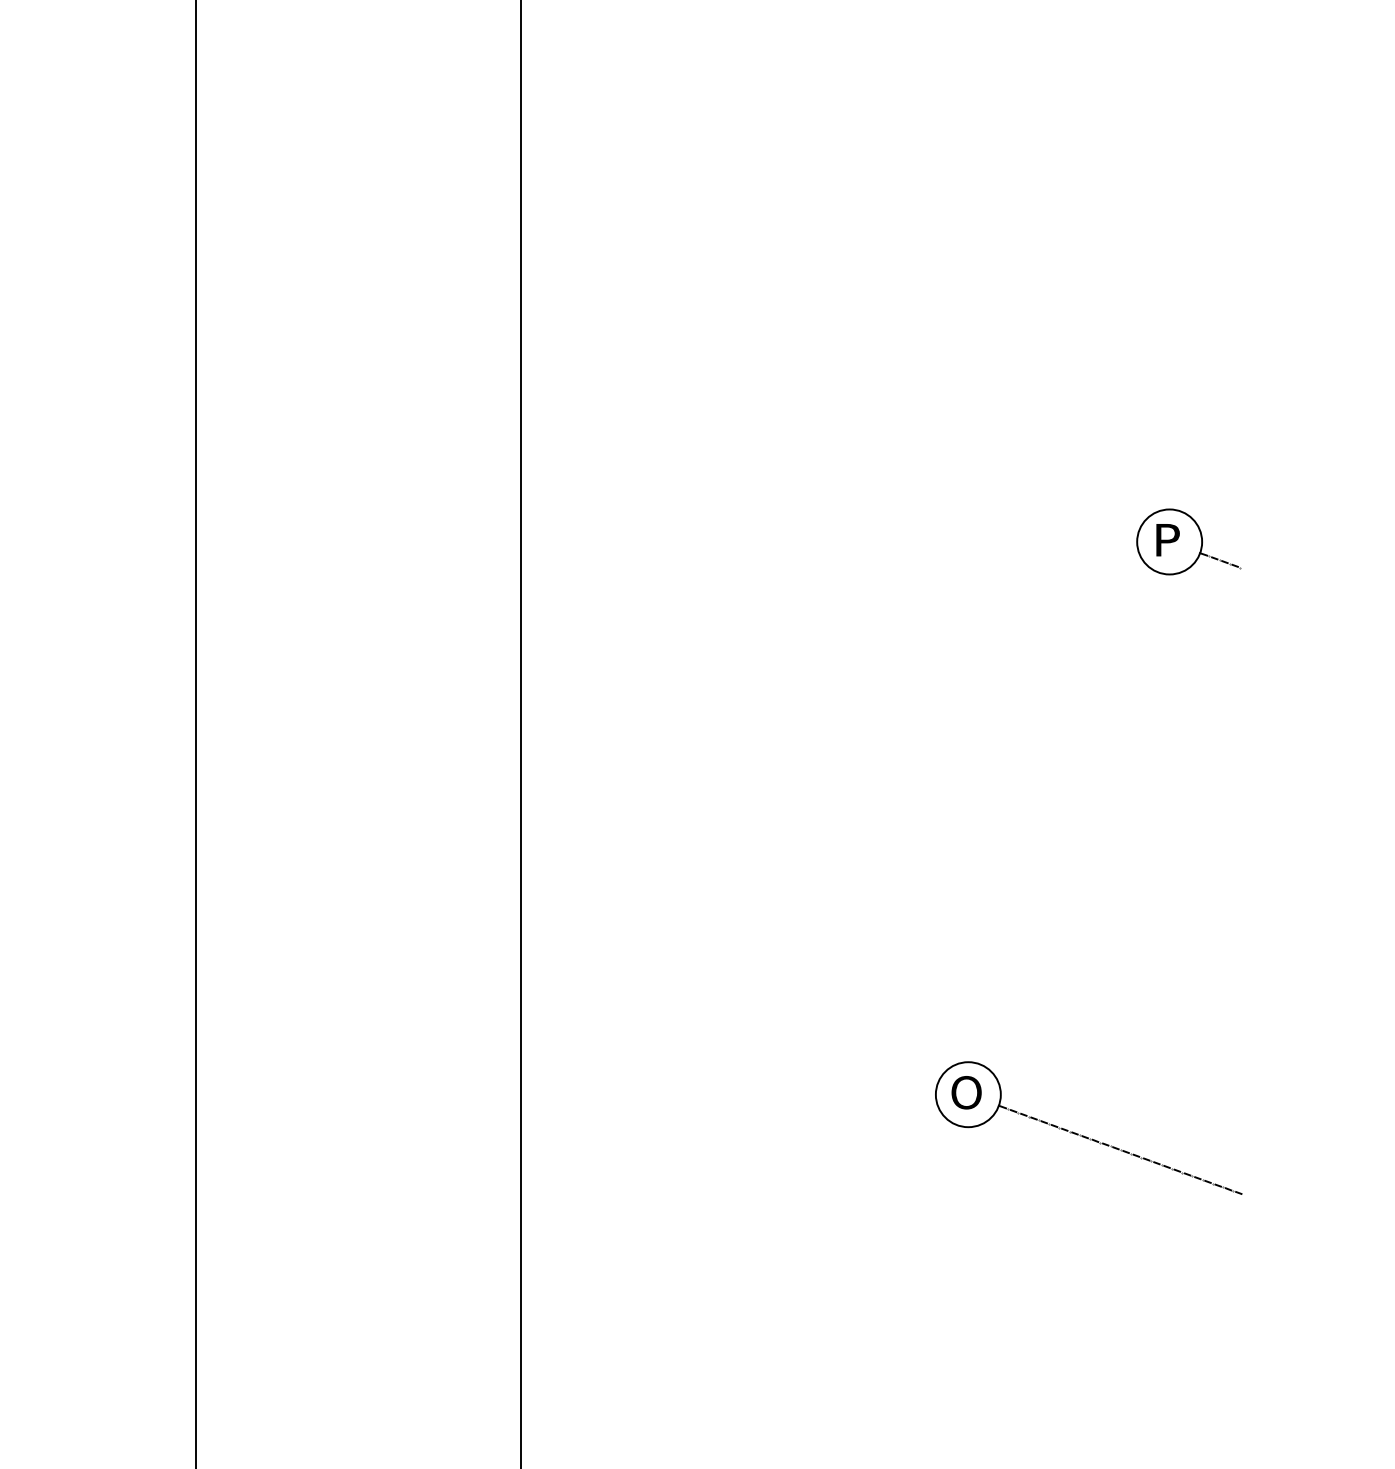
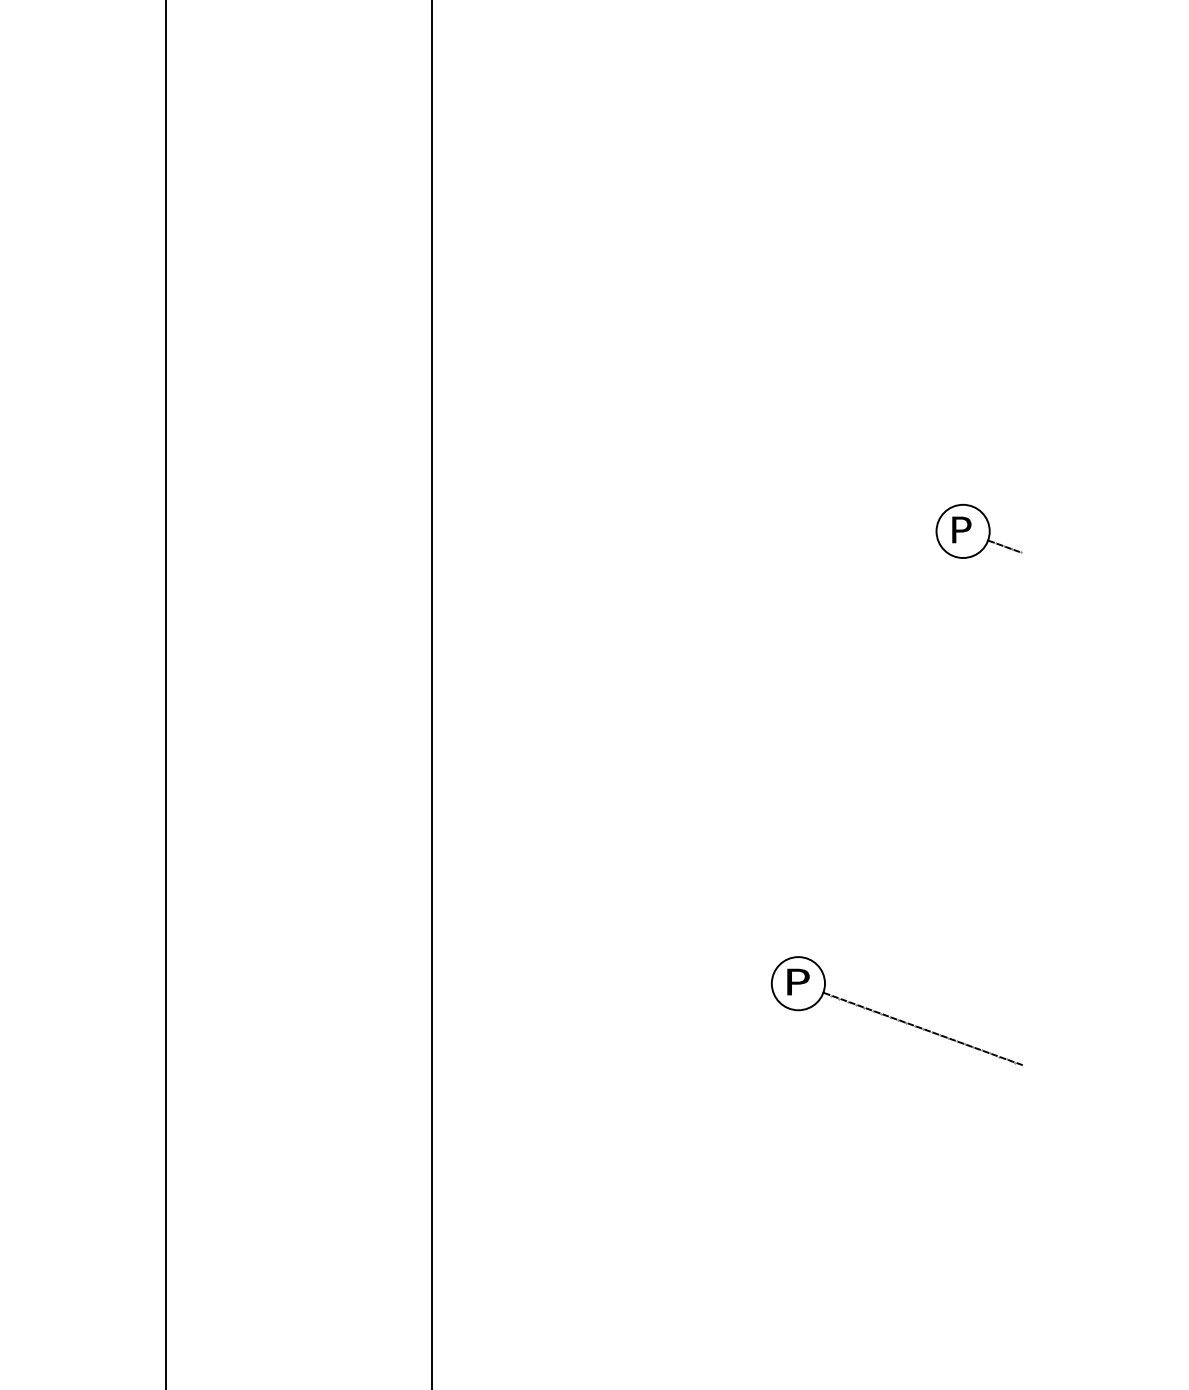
text: (966, 1092) -> (796, 981), O -> P

